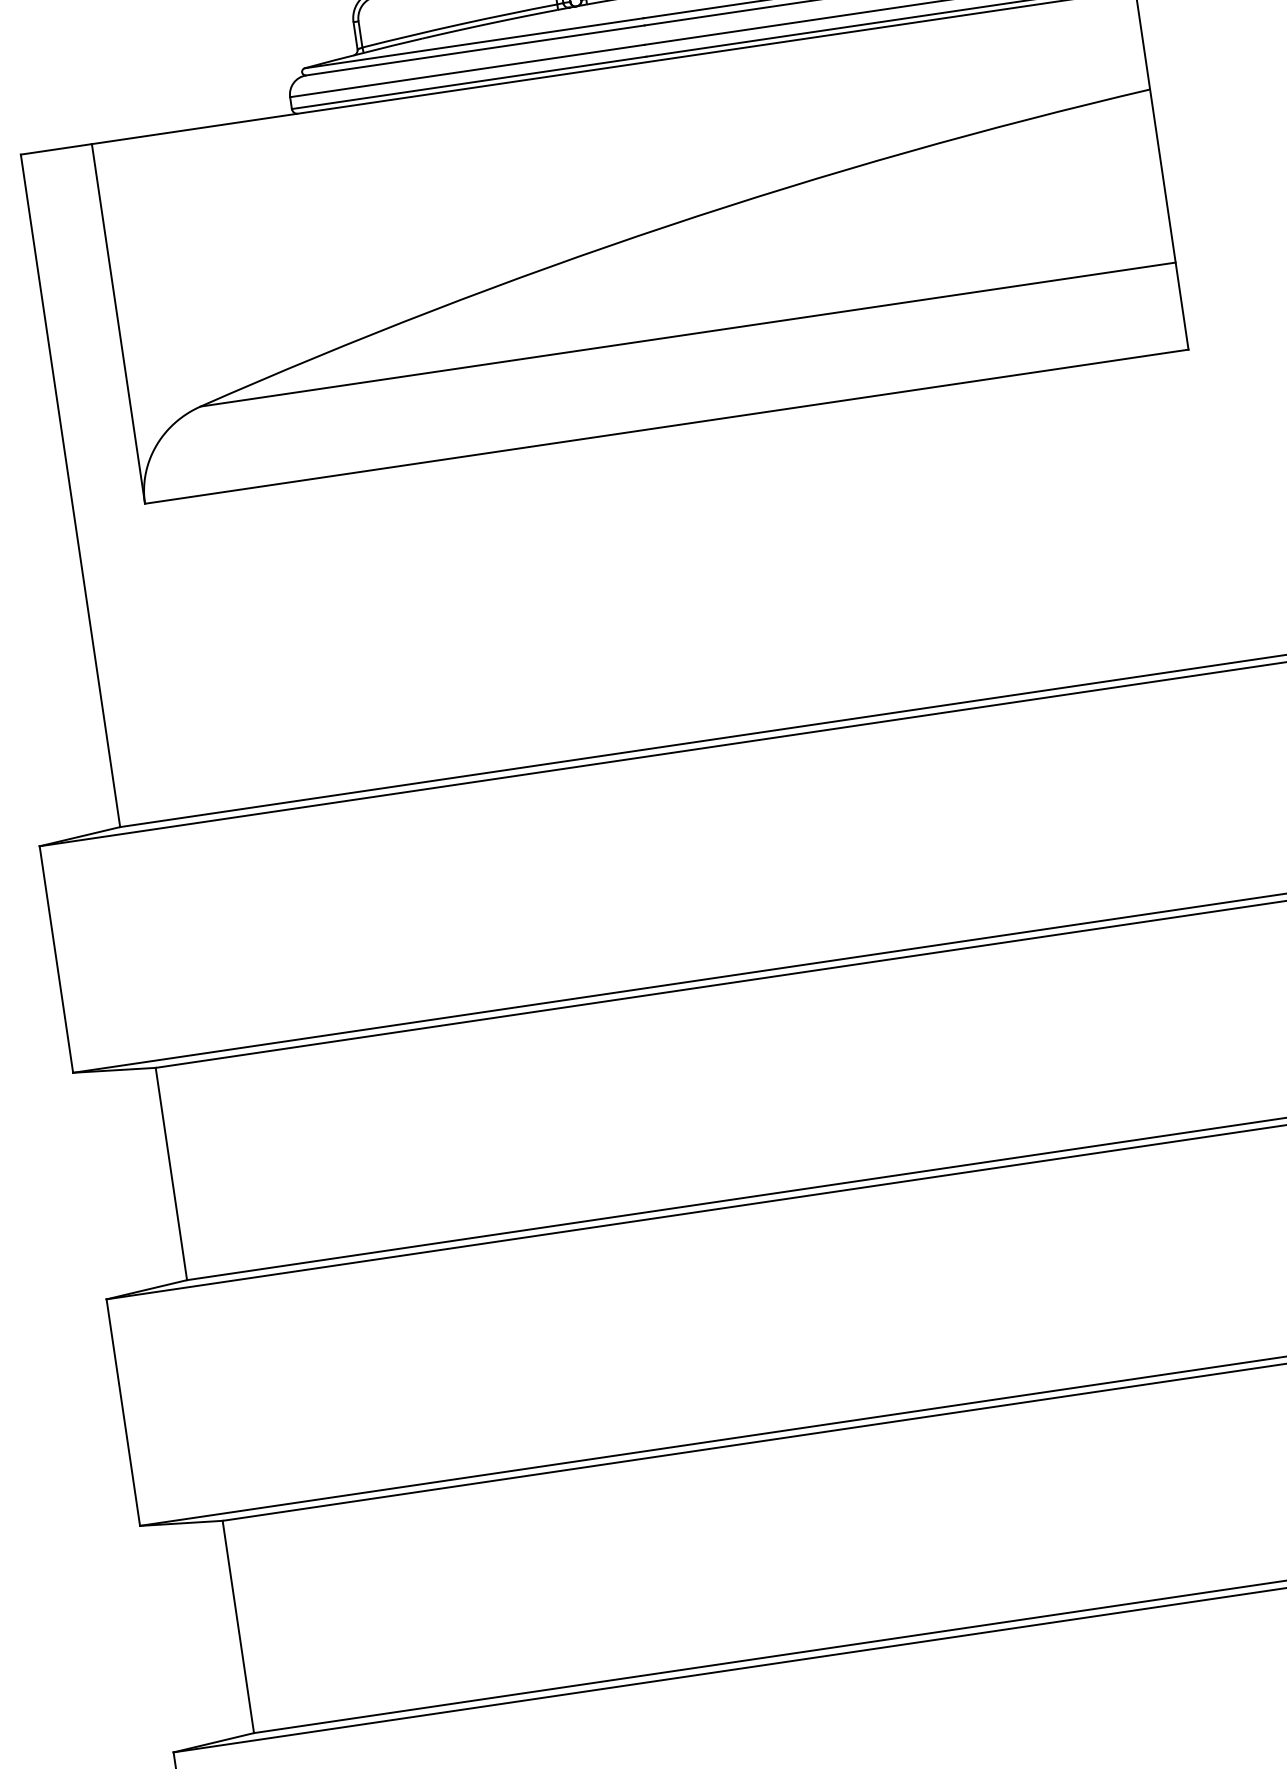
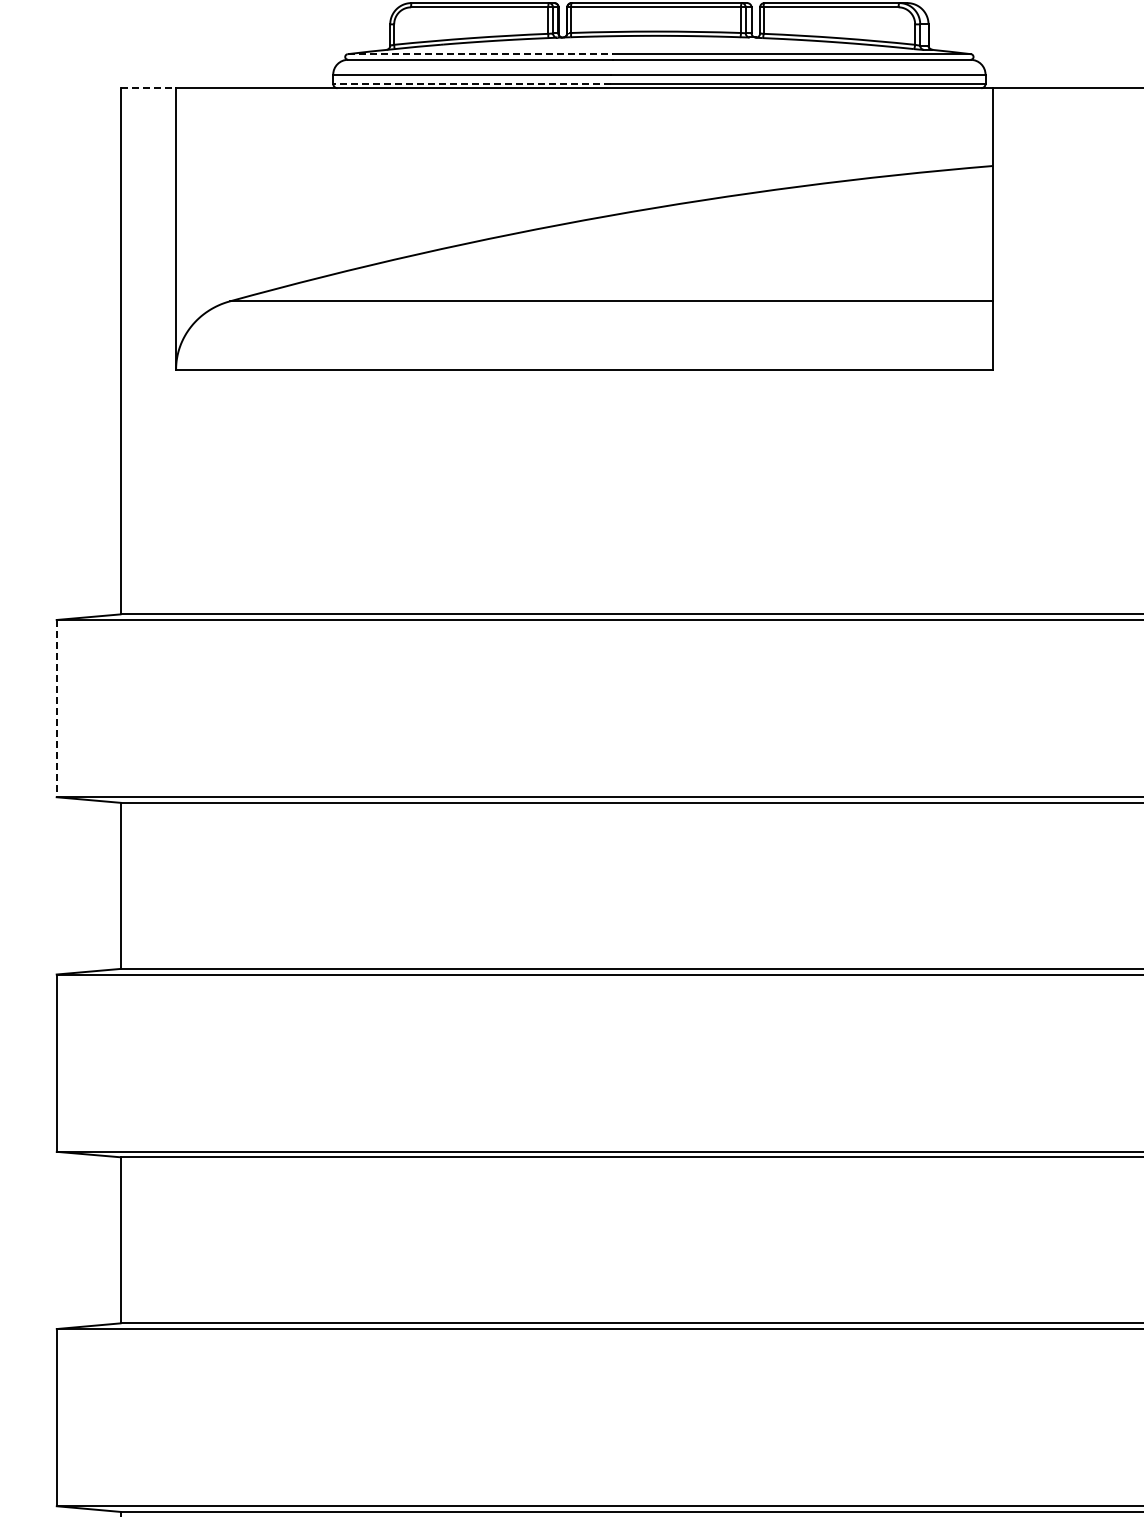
line: (474, 43) -> (480, 54), solid -> dashed
line: (468, 82) -> (471, 83), solid -> dashed
line: (56, 149) -> (148, 88), solid -> dashed
line: (56, 959) -> (56, 708), solid -> dashed

